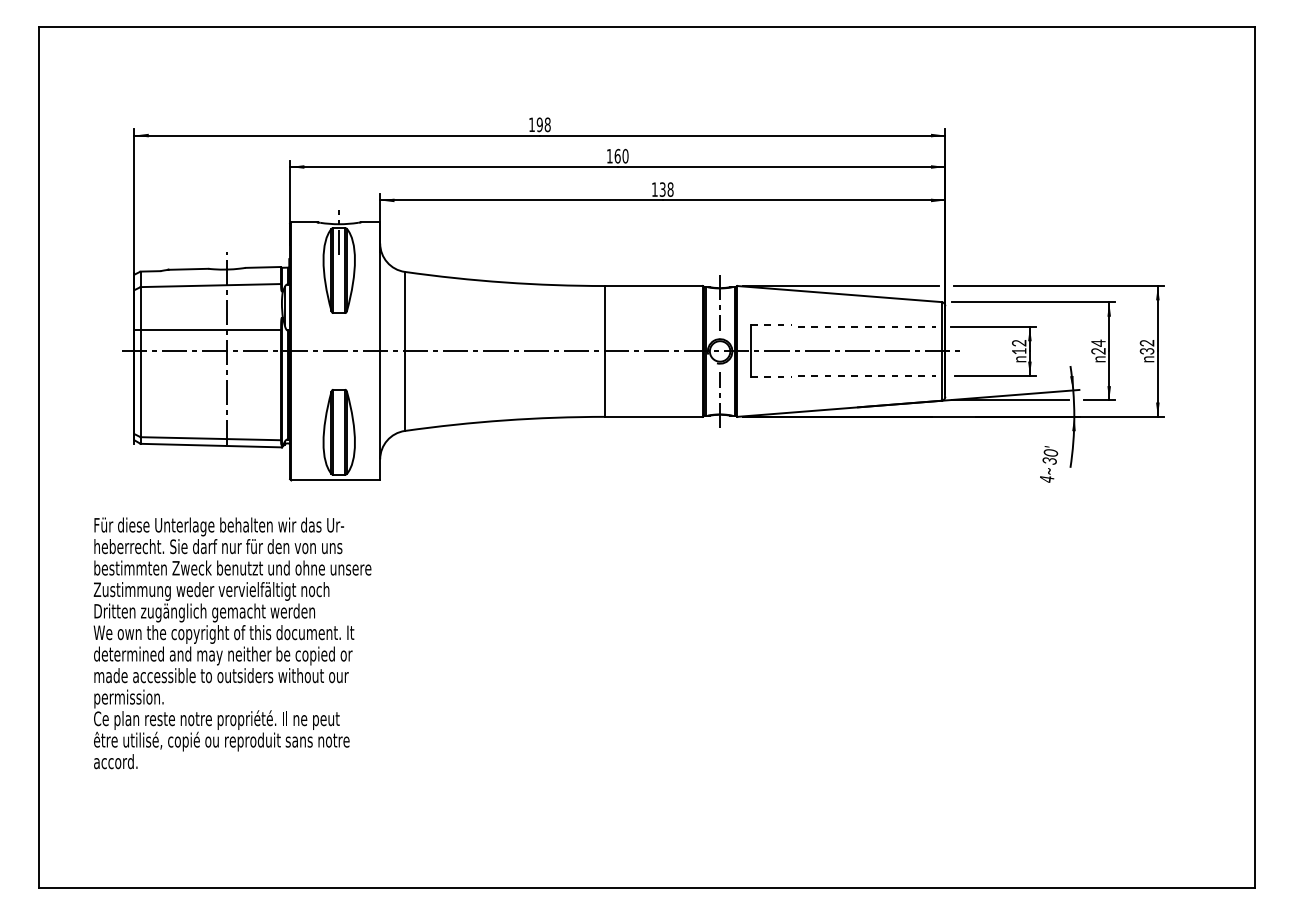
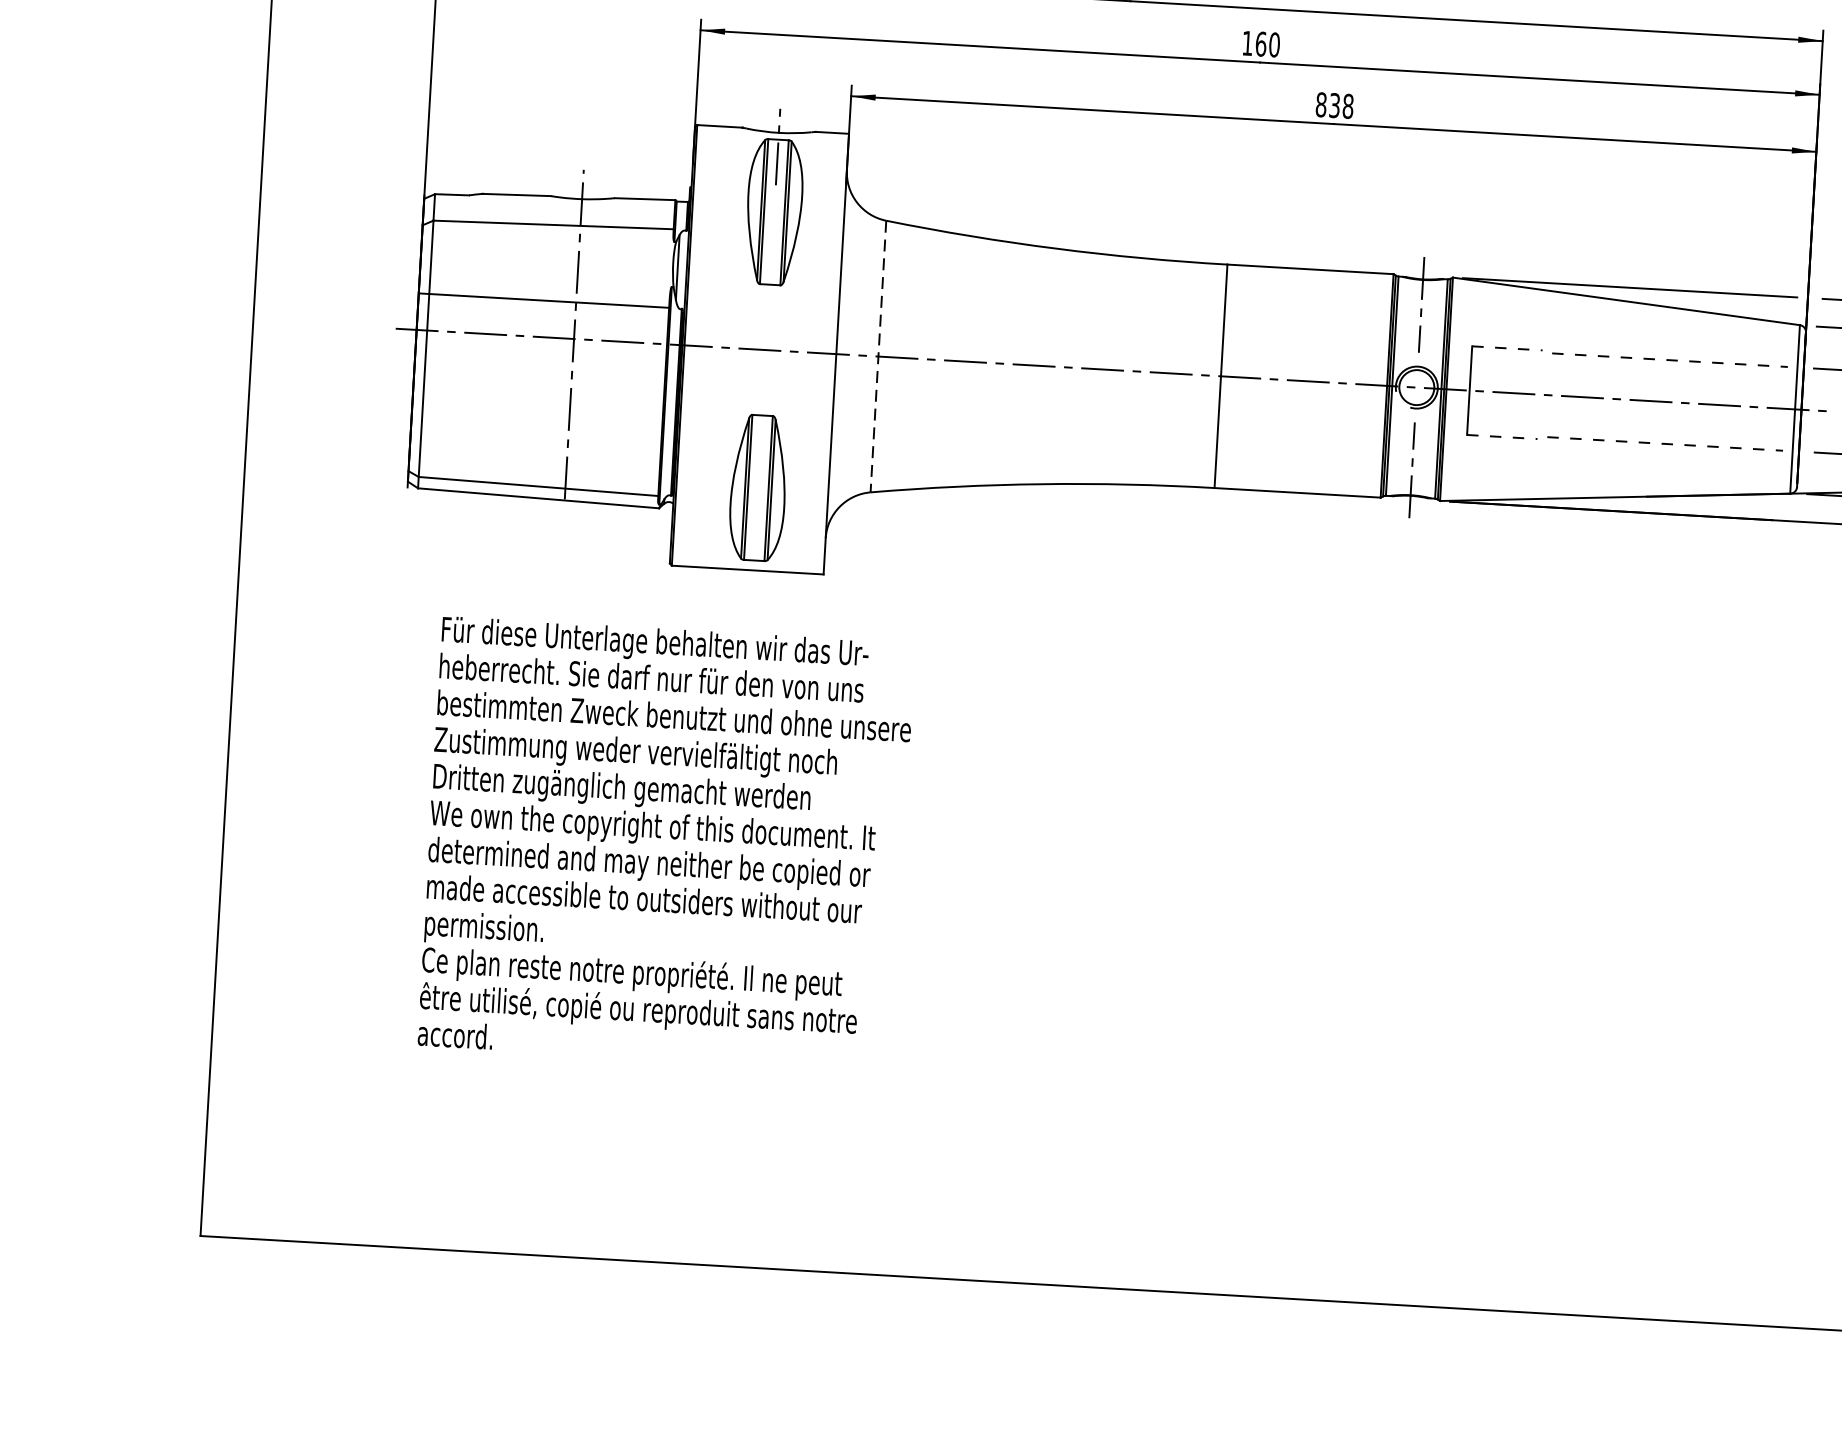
text: (654, 189) -> (1320, 104), 138 -> 838
line: (404, 351) -> (877, 356), solid -> dashed
text: (232, 643) -> (666, 844), moved

